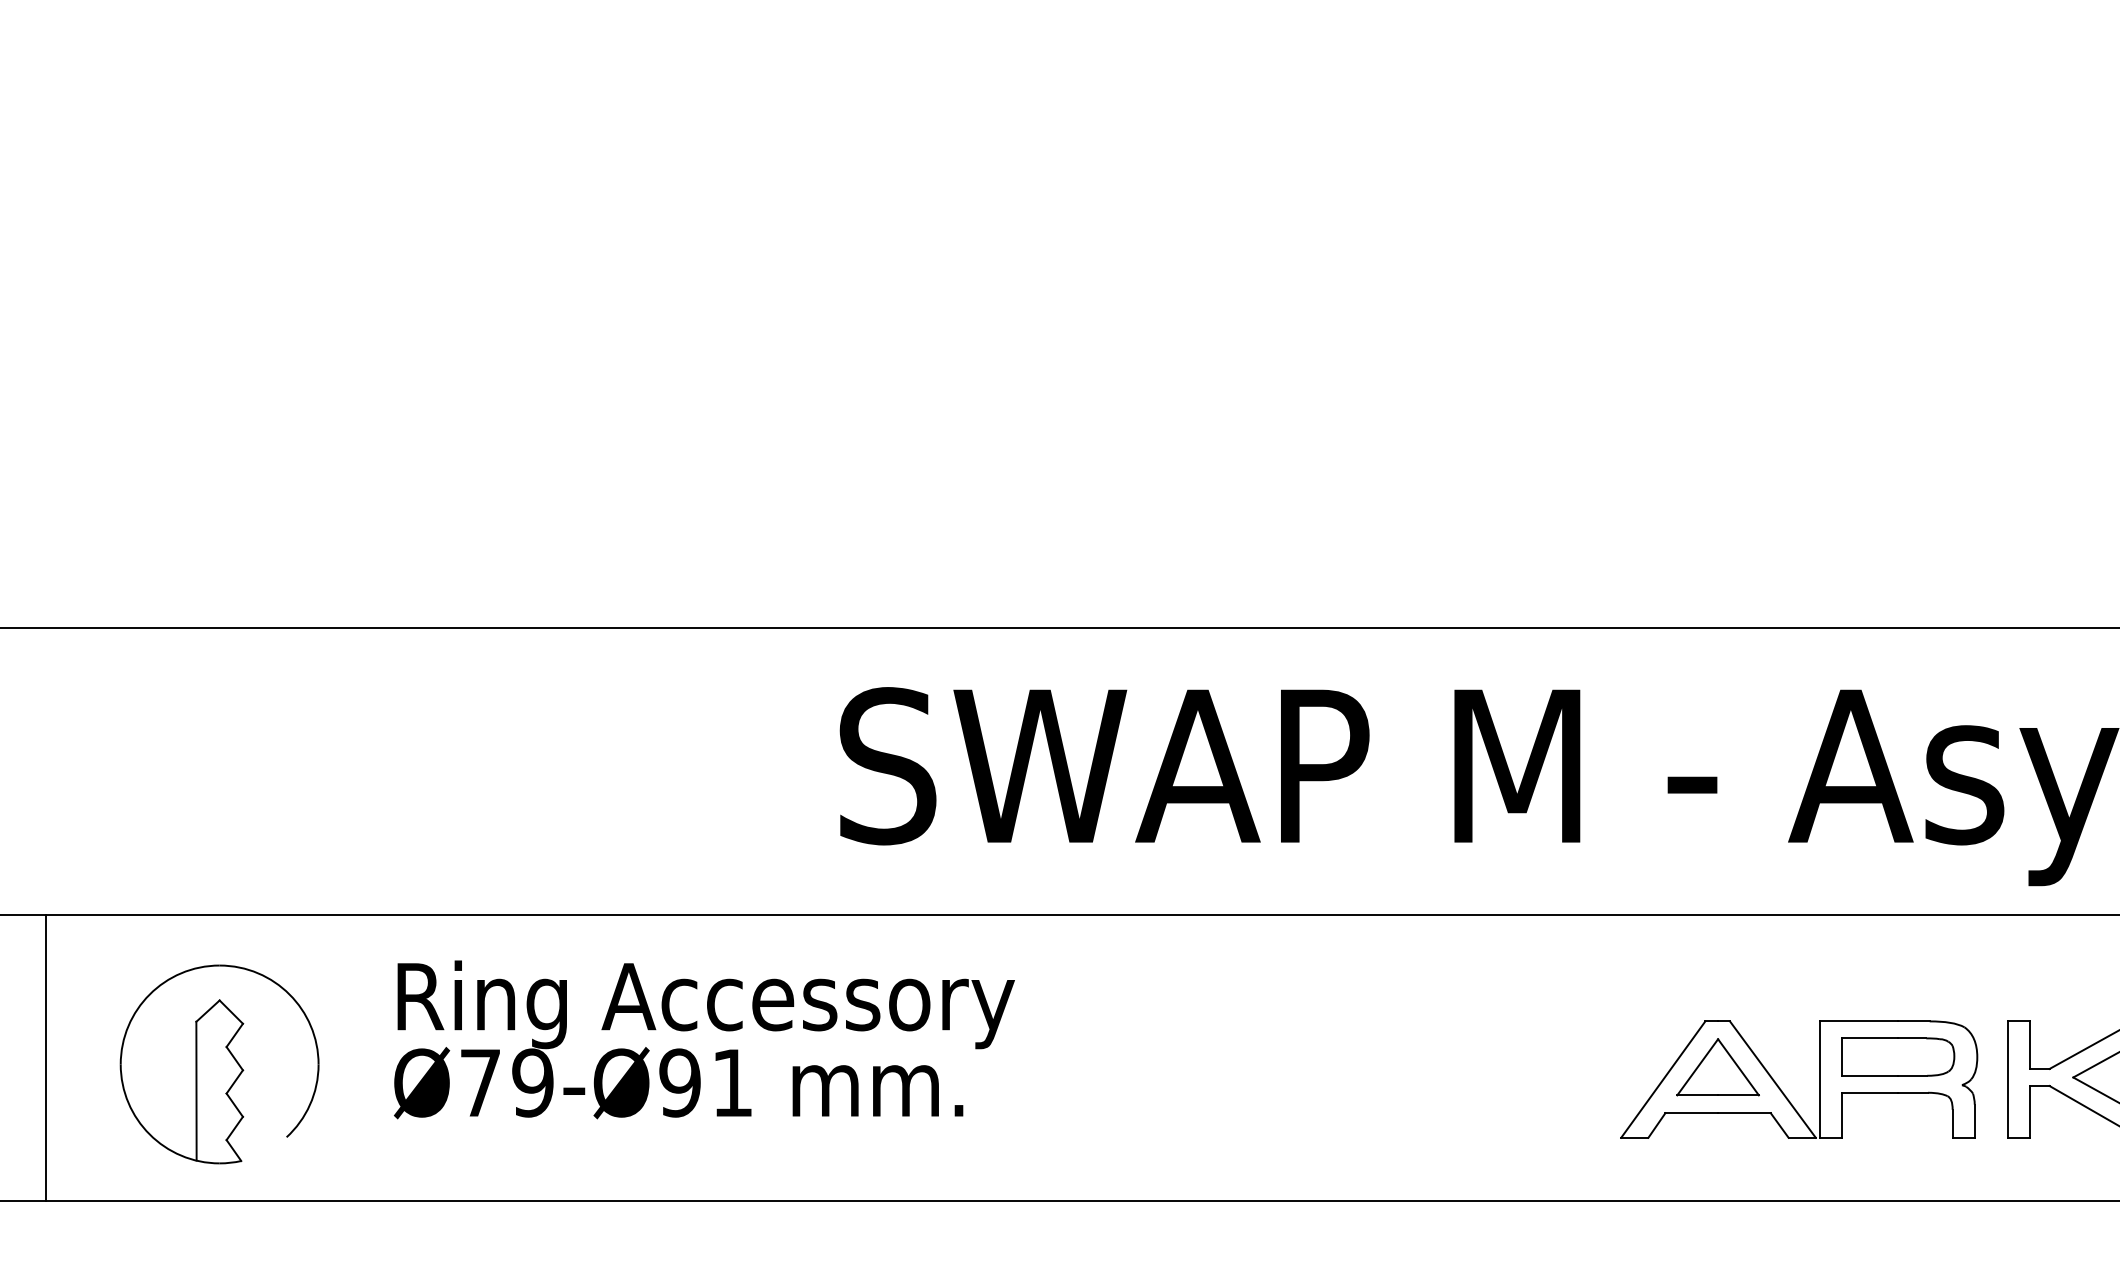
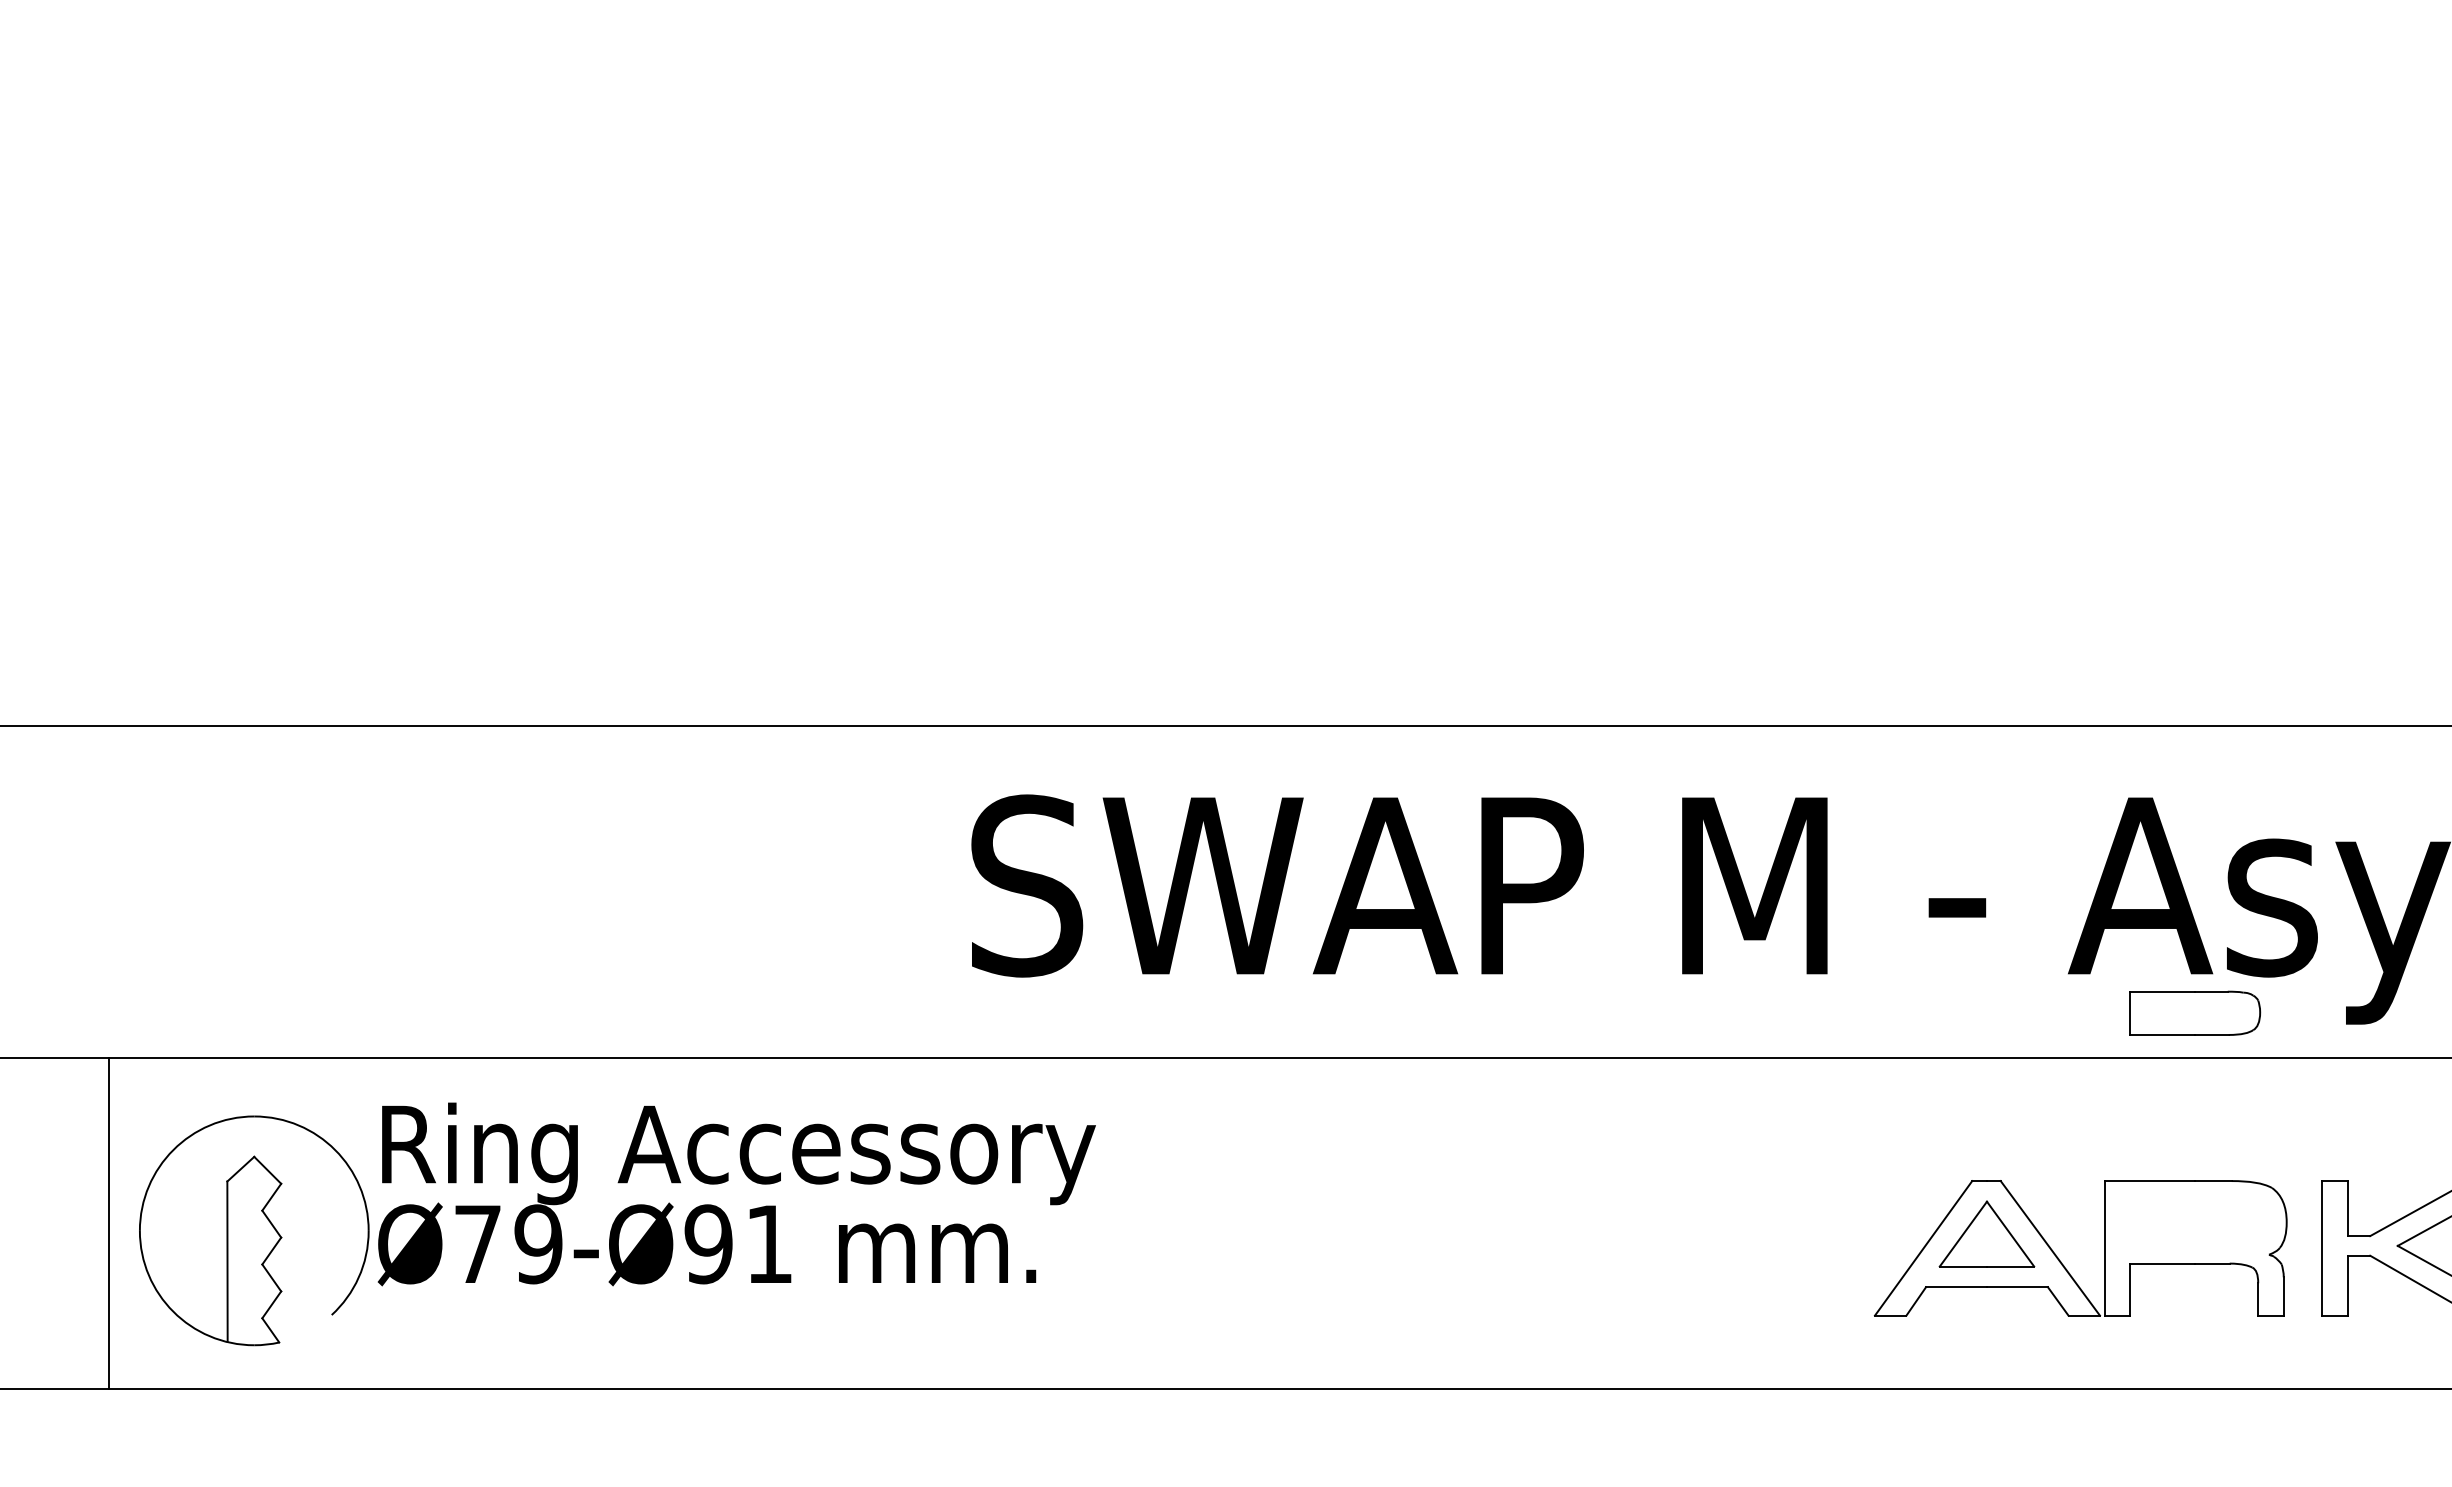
text: (704, 1039) -> (736, 1194), moved
part: (1898, 1056) -> (2195, 1012), moved
line: (46, 1057) -> (108, 1222), moved

